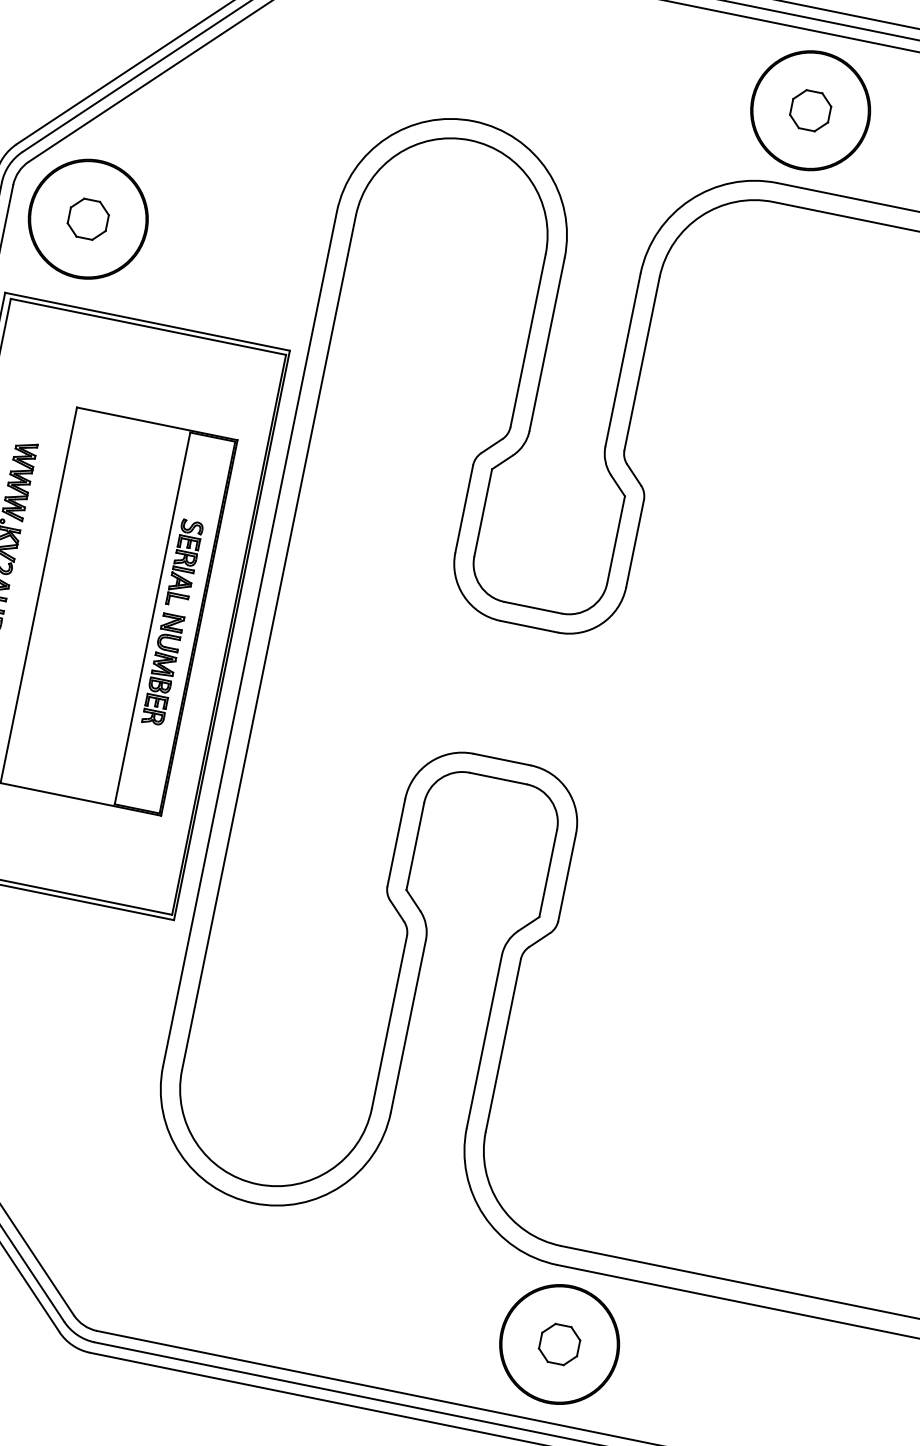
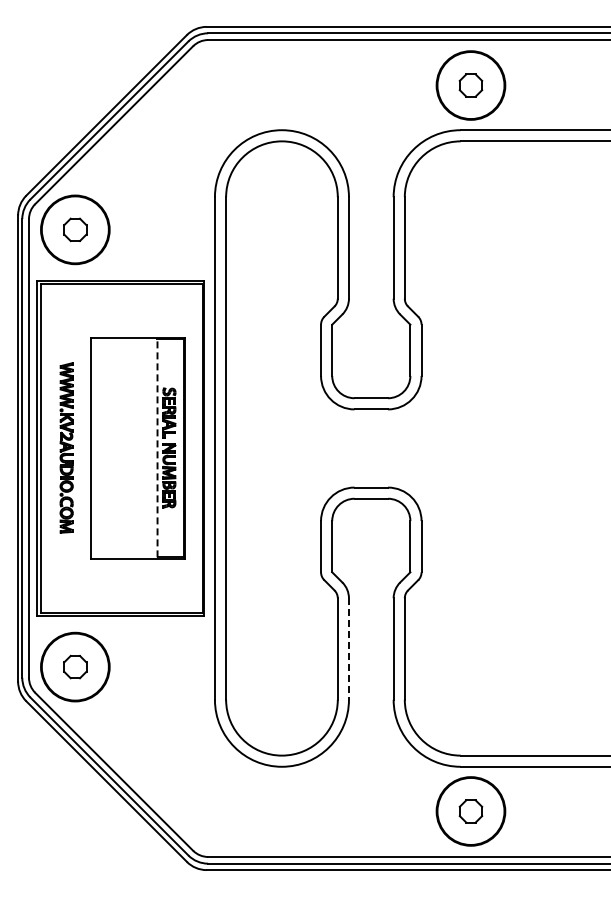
line: (152, 617) -> (157, 447), solid -> dashed
line: (407, 1026) -> (348, 649), solid -> dashed

